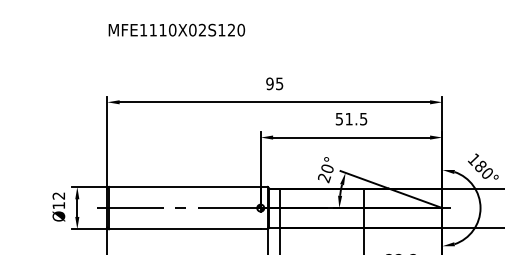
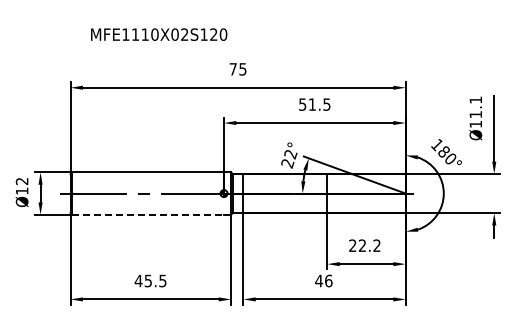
text: (177, 30) -> (159, 34), moved
text: (269, 84) -> (232, 69), 95 -> 75
text: (327, 169) -> (290, 154), 20° -> 22°
line: (185, 229) -> (148, 214), solid -> dashed

